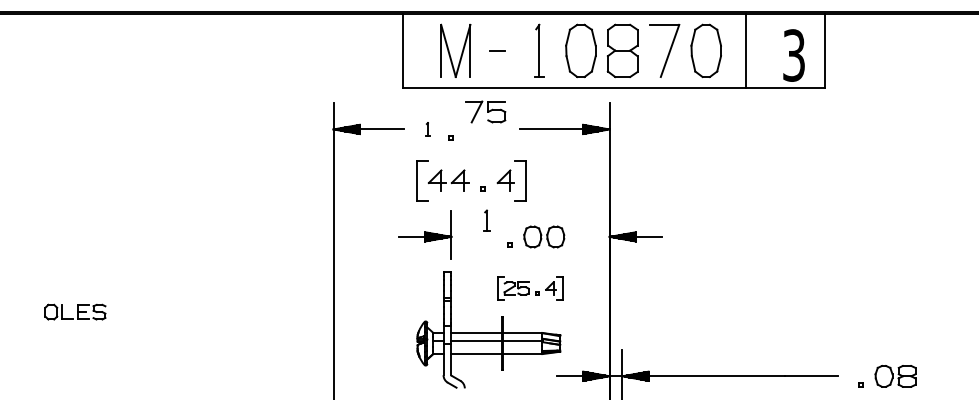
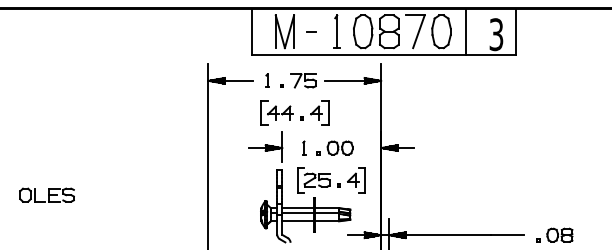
part: (485, 111) -> (303, 80), moved
part: (427, 128) -> (267, 80), size x1.67
part: (487, 219) -> (304, 147), moved
part: (530, 288) -> (331, 180), size x1.67
part: (74, 311) -> (46, 194), size x1.43

